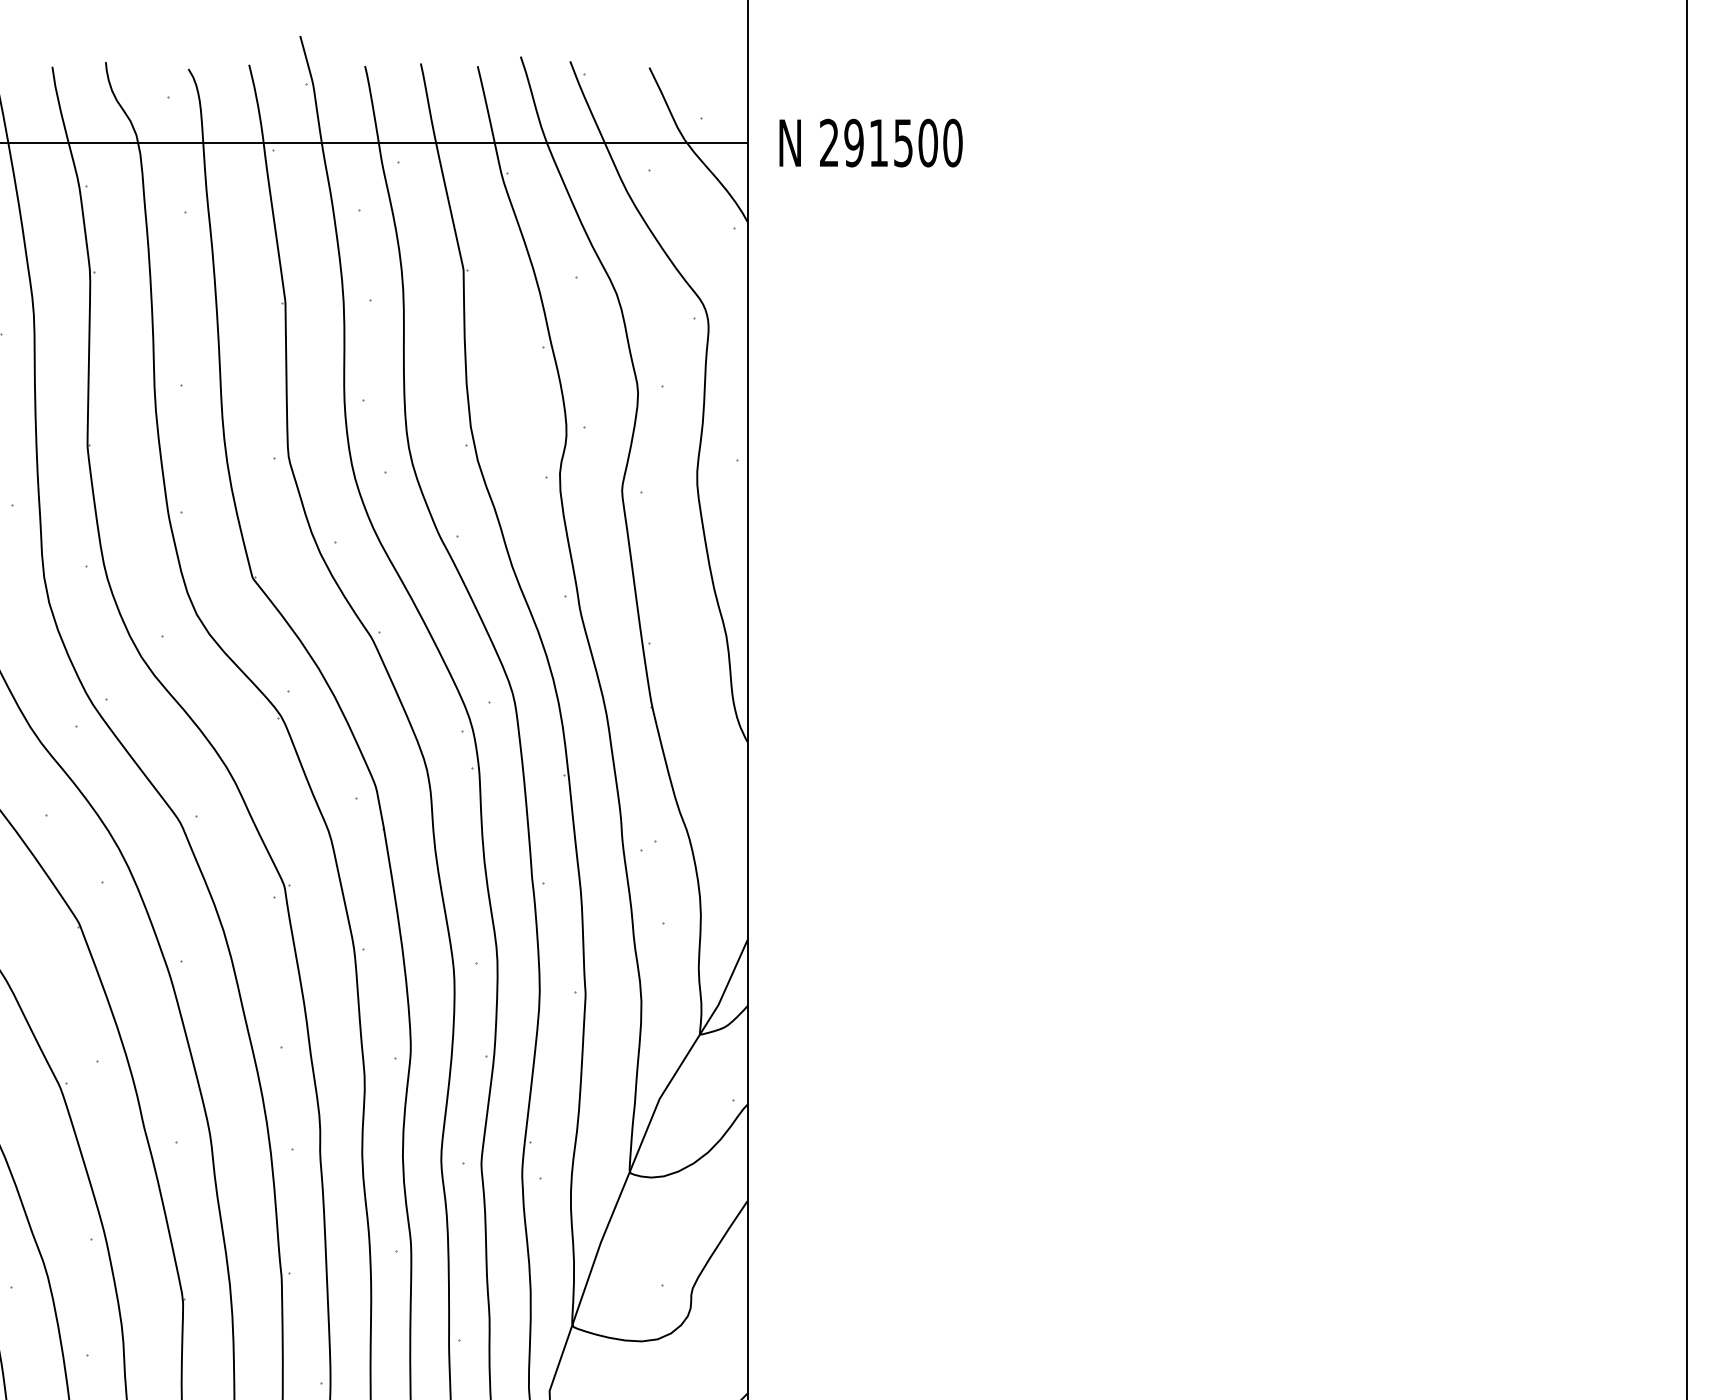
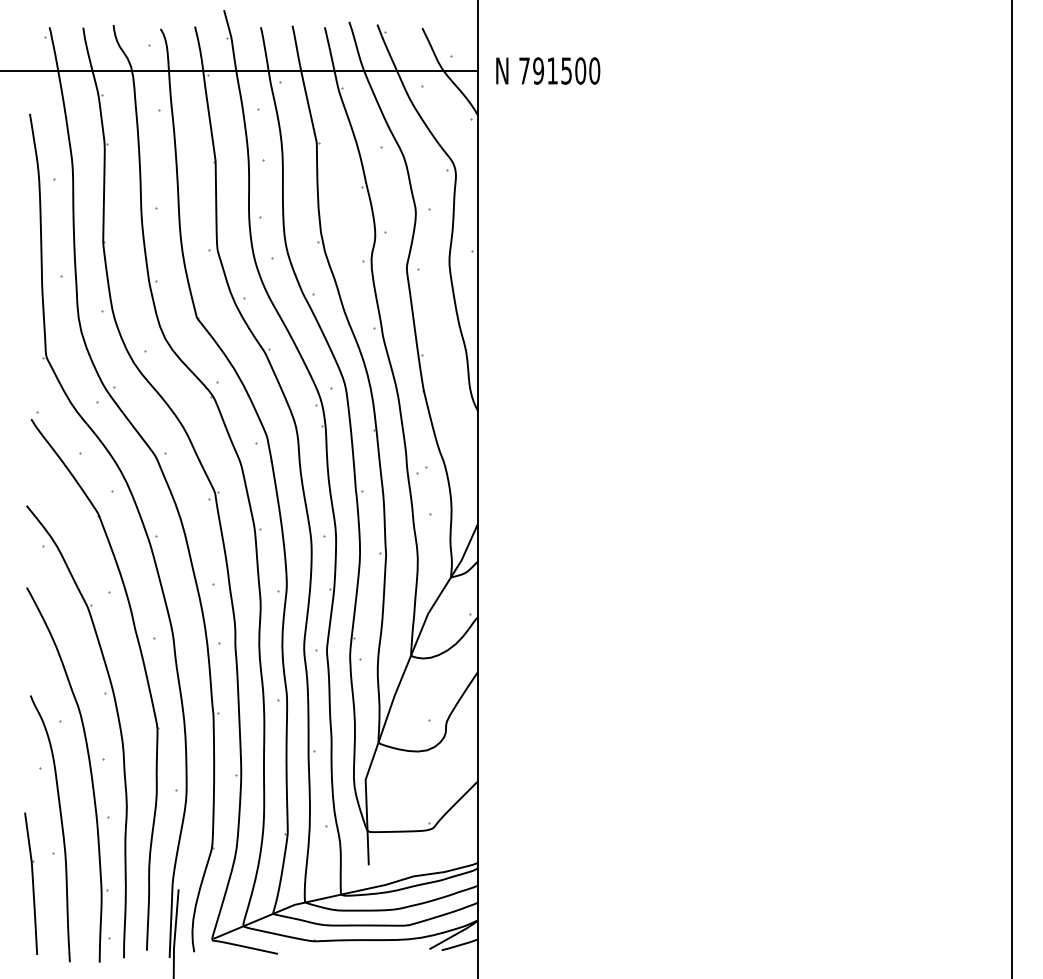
text: (829, 142) -> (524, 70), 291500 -> 791500

